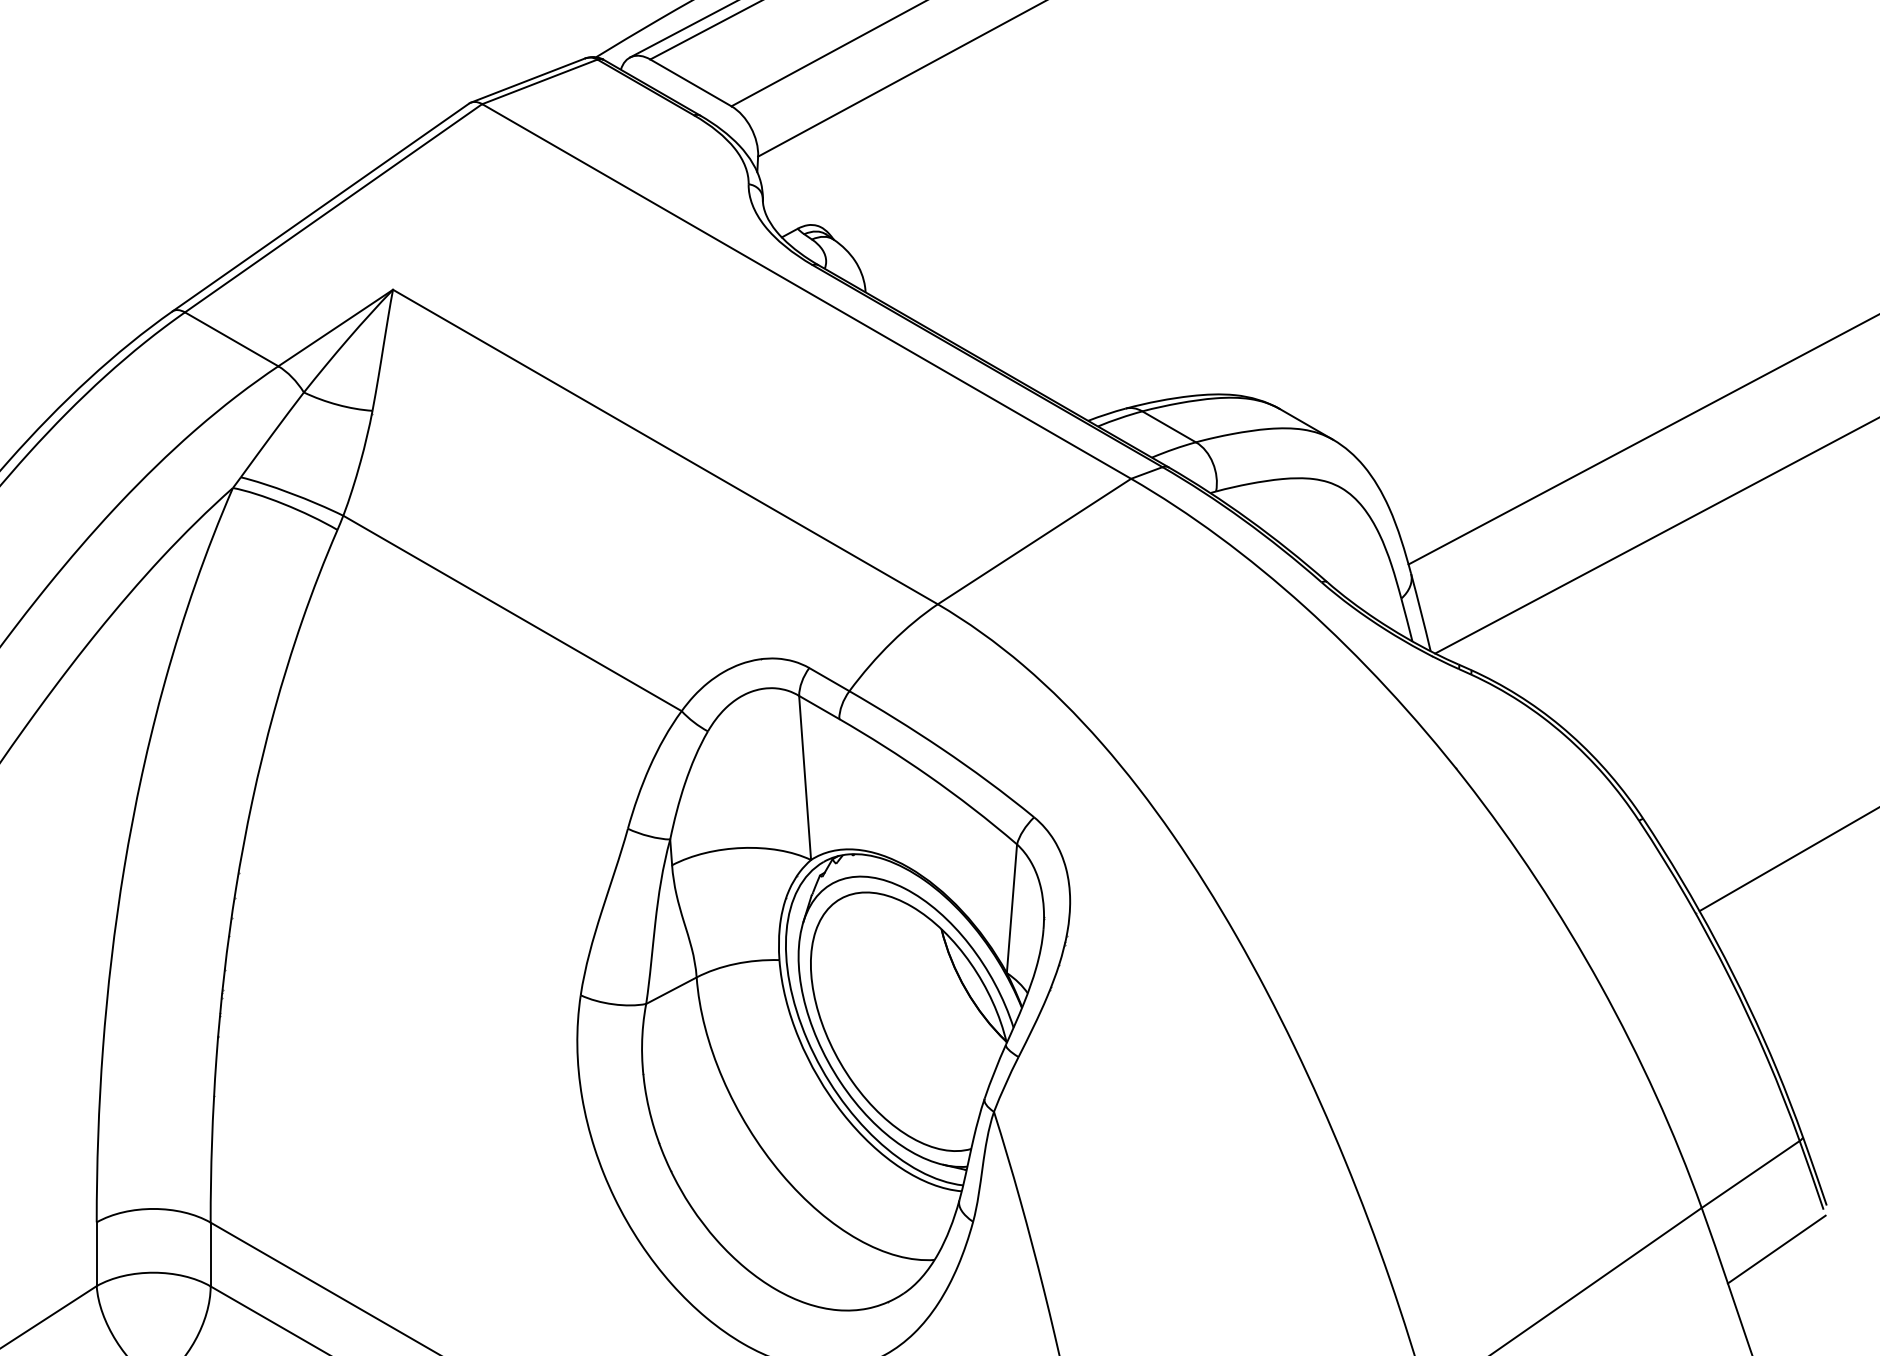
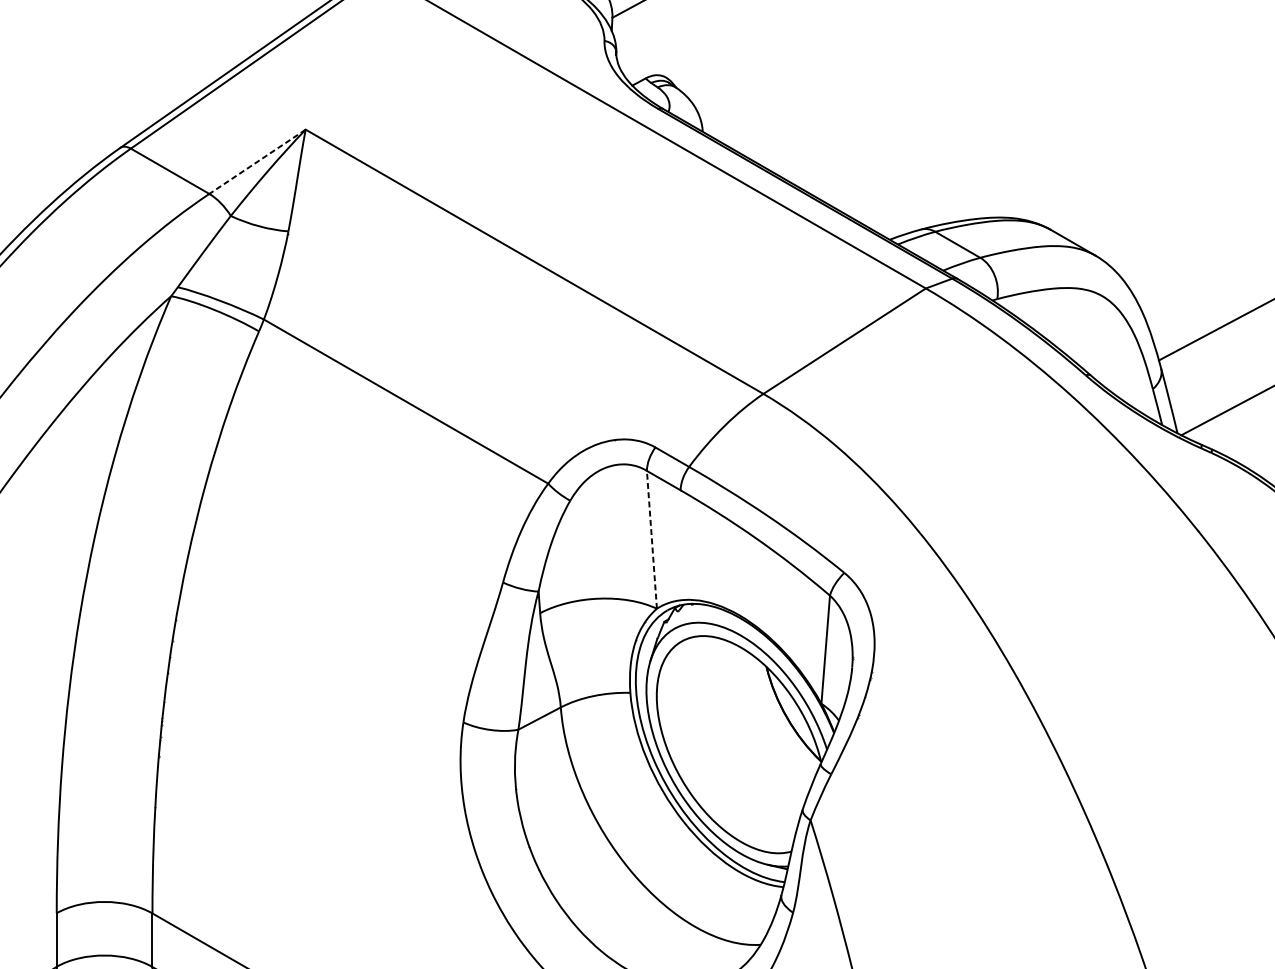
line: (335, 328) -> (257, 162), solid -> dashed
line: (805, 777) -> (652, 539), solid -> dashed

